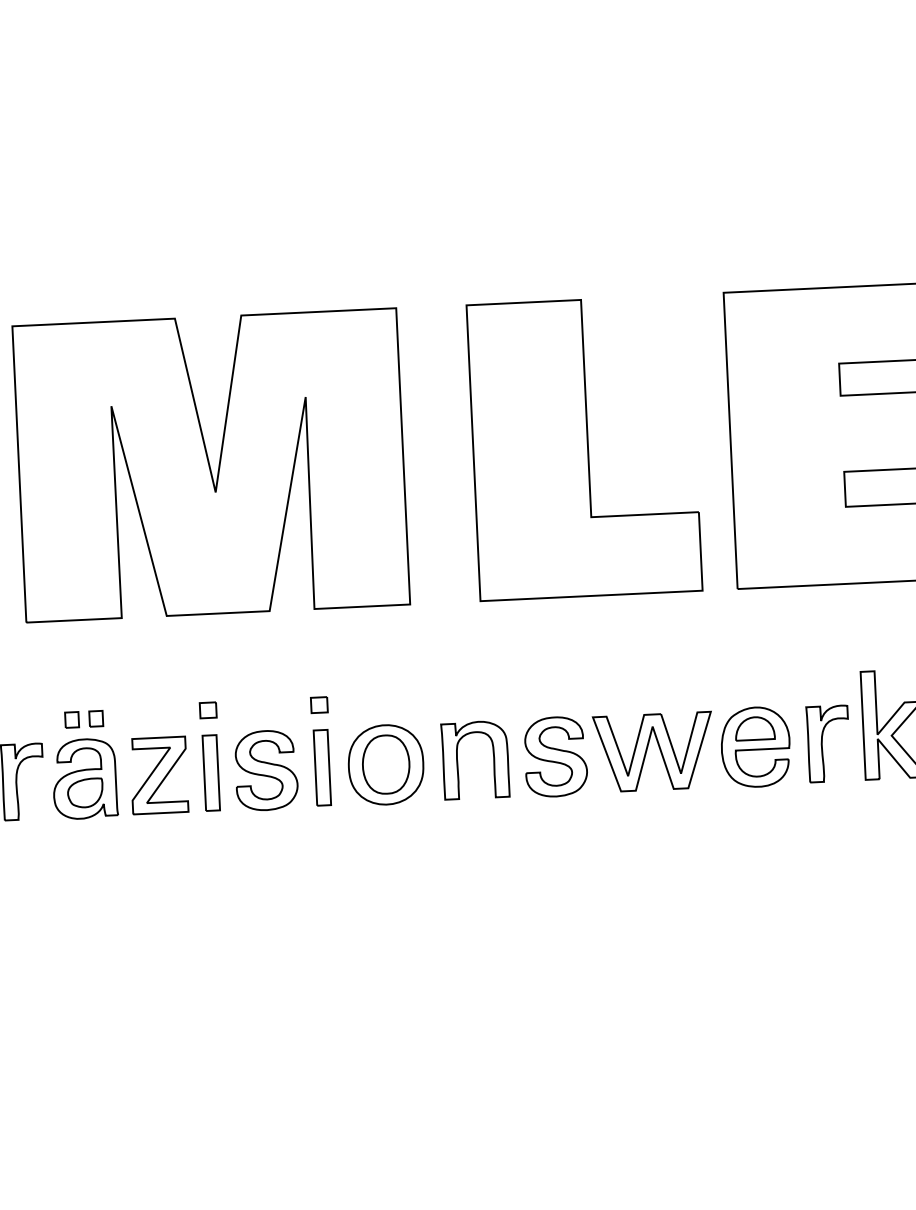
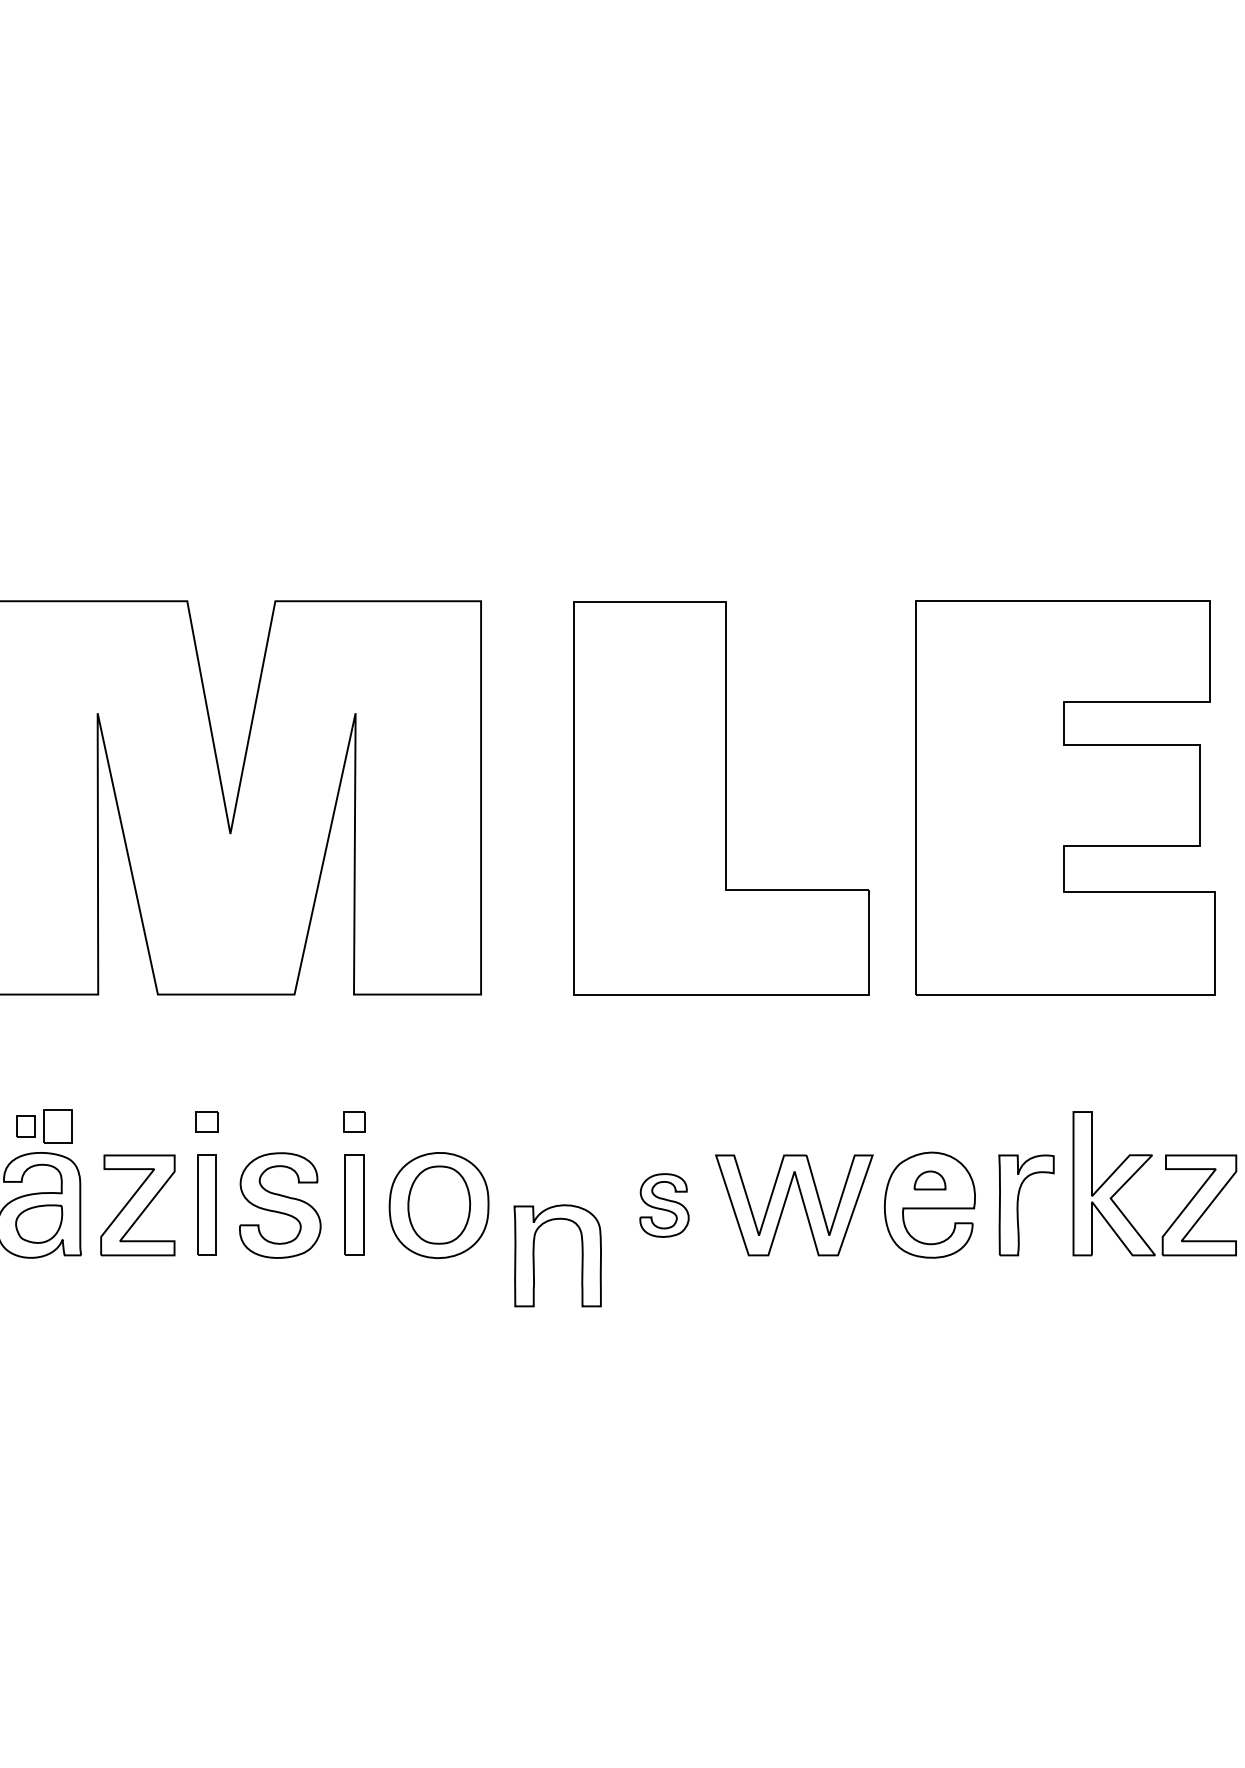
part: (95, 718) -> (57, 1126), size x1.6
part: (754, 728) -> (929, 1180), size x0.6
part: (555, 756) -> (664, 1205), size x0.6
part: (457, 760) -> (534, 1255), moved

